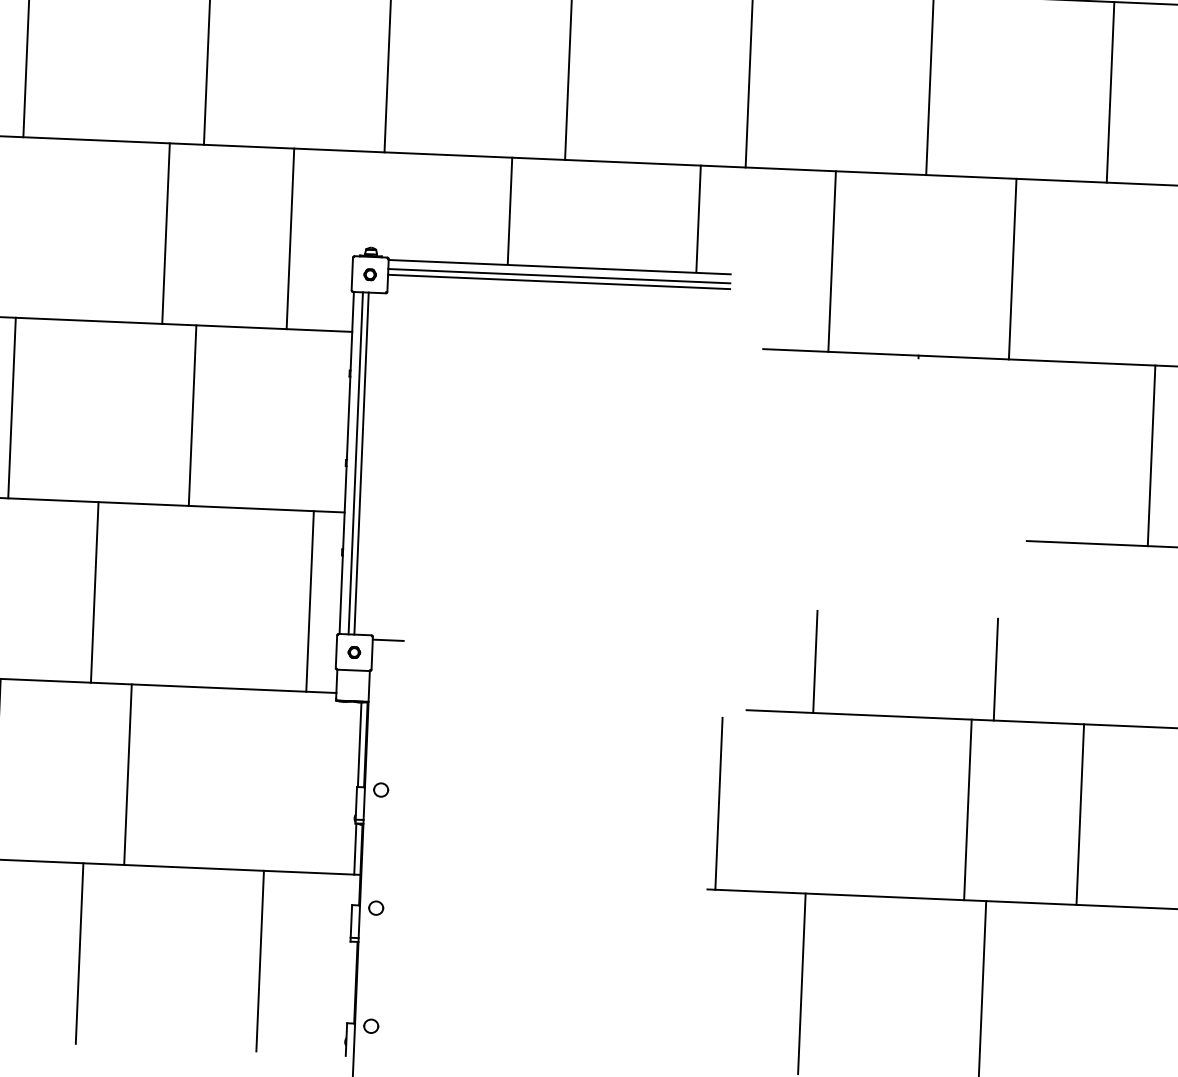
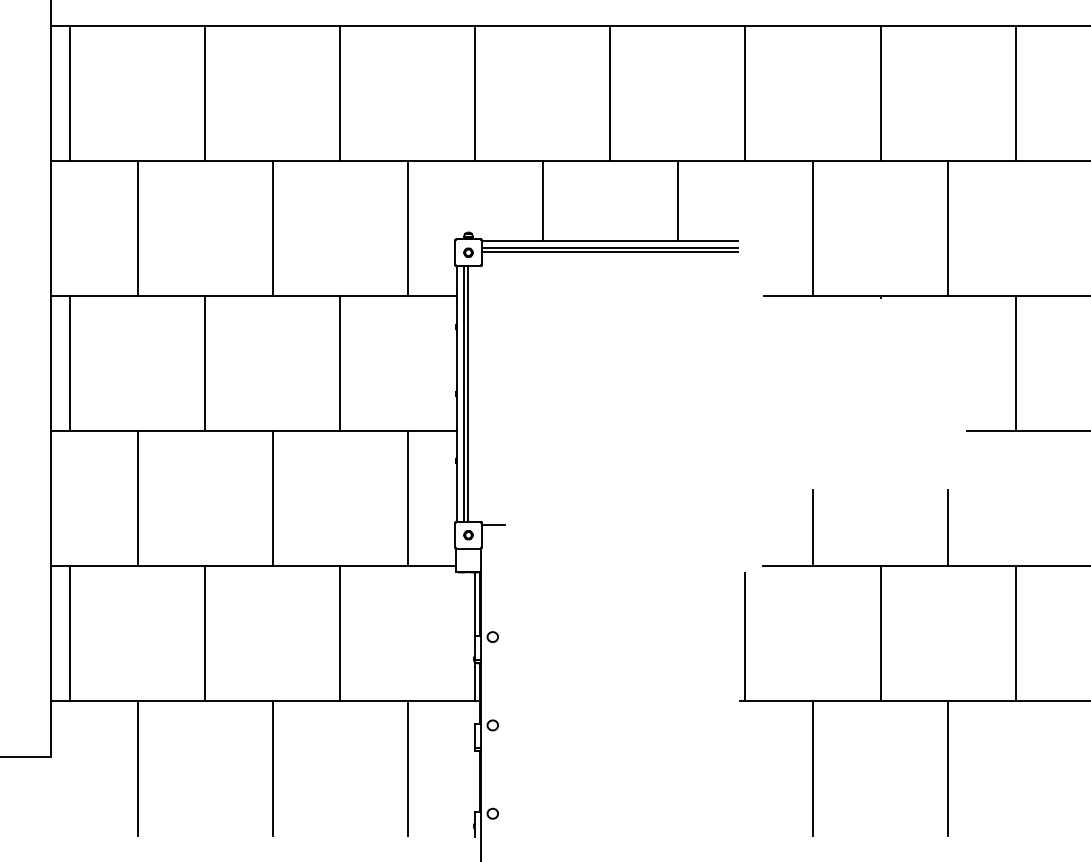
line: (509, 210) -> (542, 200), moved
line: (698, 218) -> (677, 200), moved
line: (165, 232) -> (272, 227), moved
line: (1151, 455) -> (1015, 363), moved
line: (309, 601) -> (407, 498), moved
line: (128, 774) -> (340, 633), moved
line: (967, 809) -> (880, 633), moved

